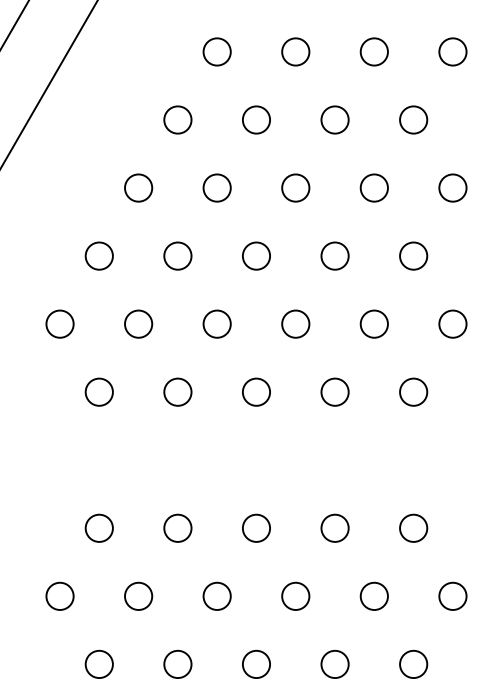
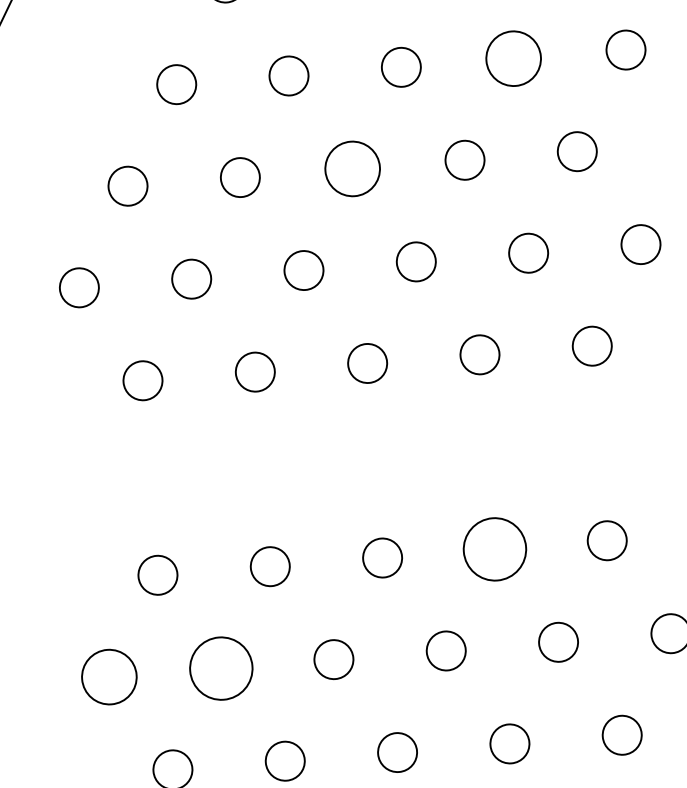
circle: (373, 187) -> (512, 57), size x1.4
circle: (256, 255) -> (352, 168), size x1.4
circle: (334, 527) -> (494, 548), size x1.6
circle: (59, 595) -> (108, 675), size x1.4
circle: (138, 595) -> (221, 667), size x1.6

